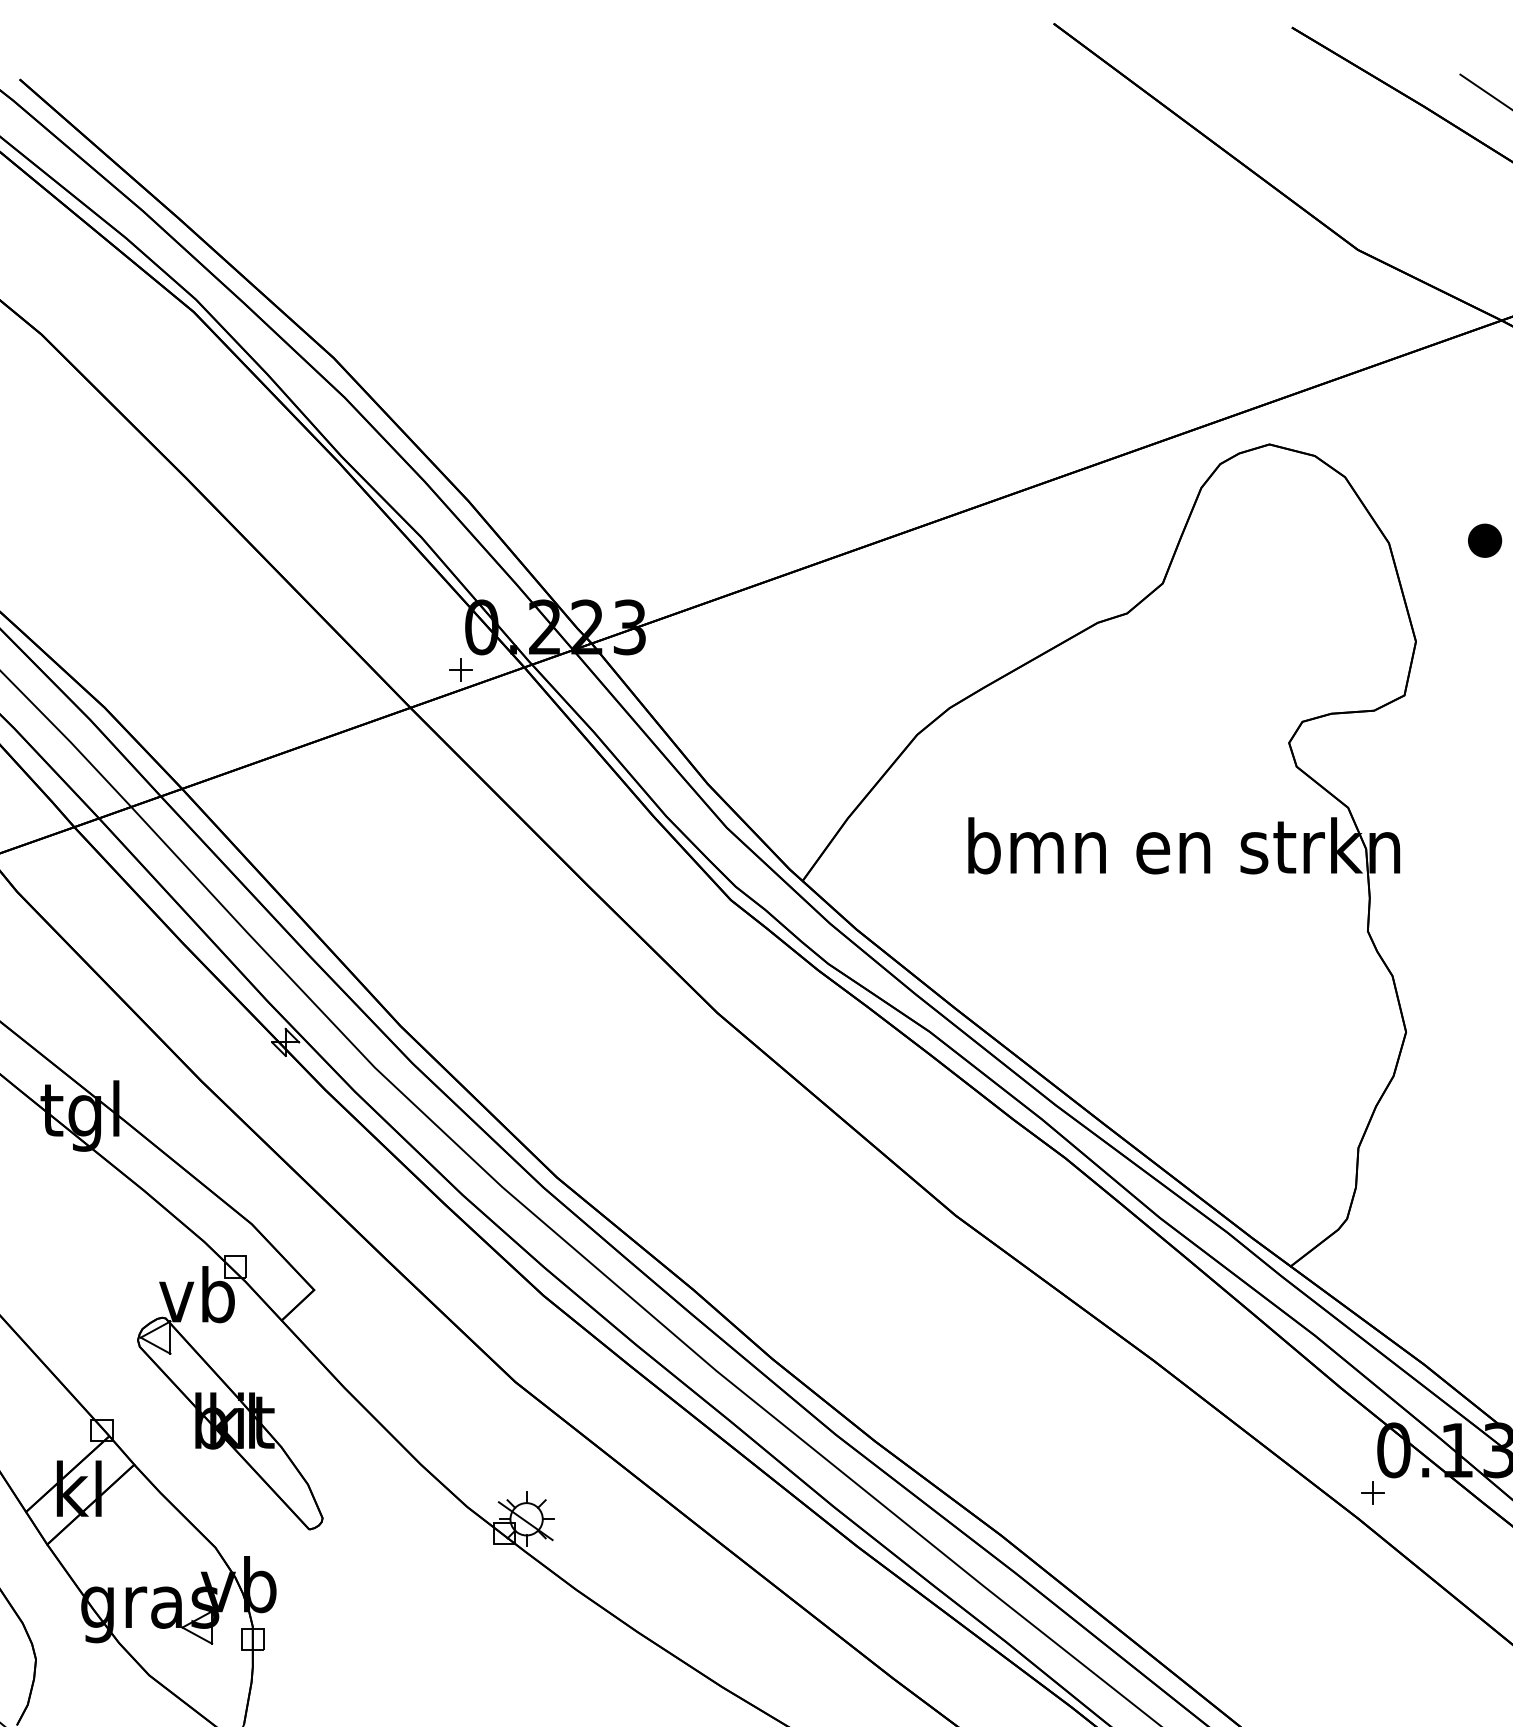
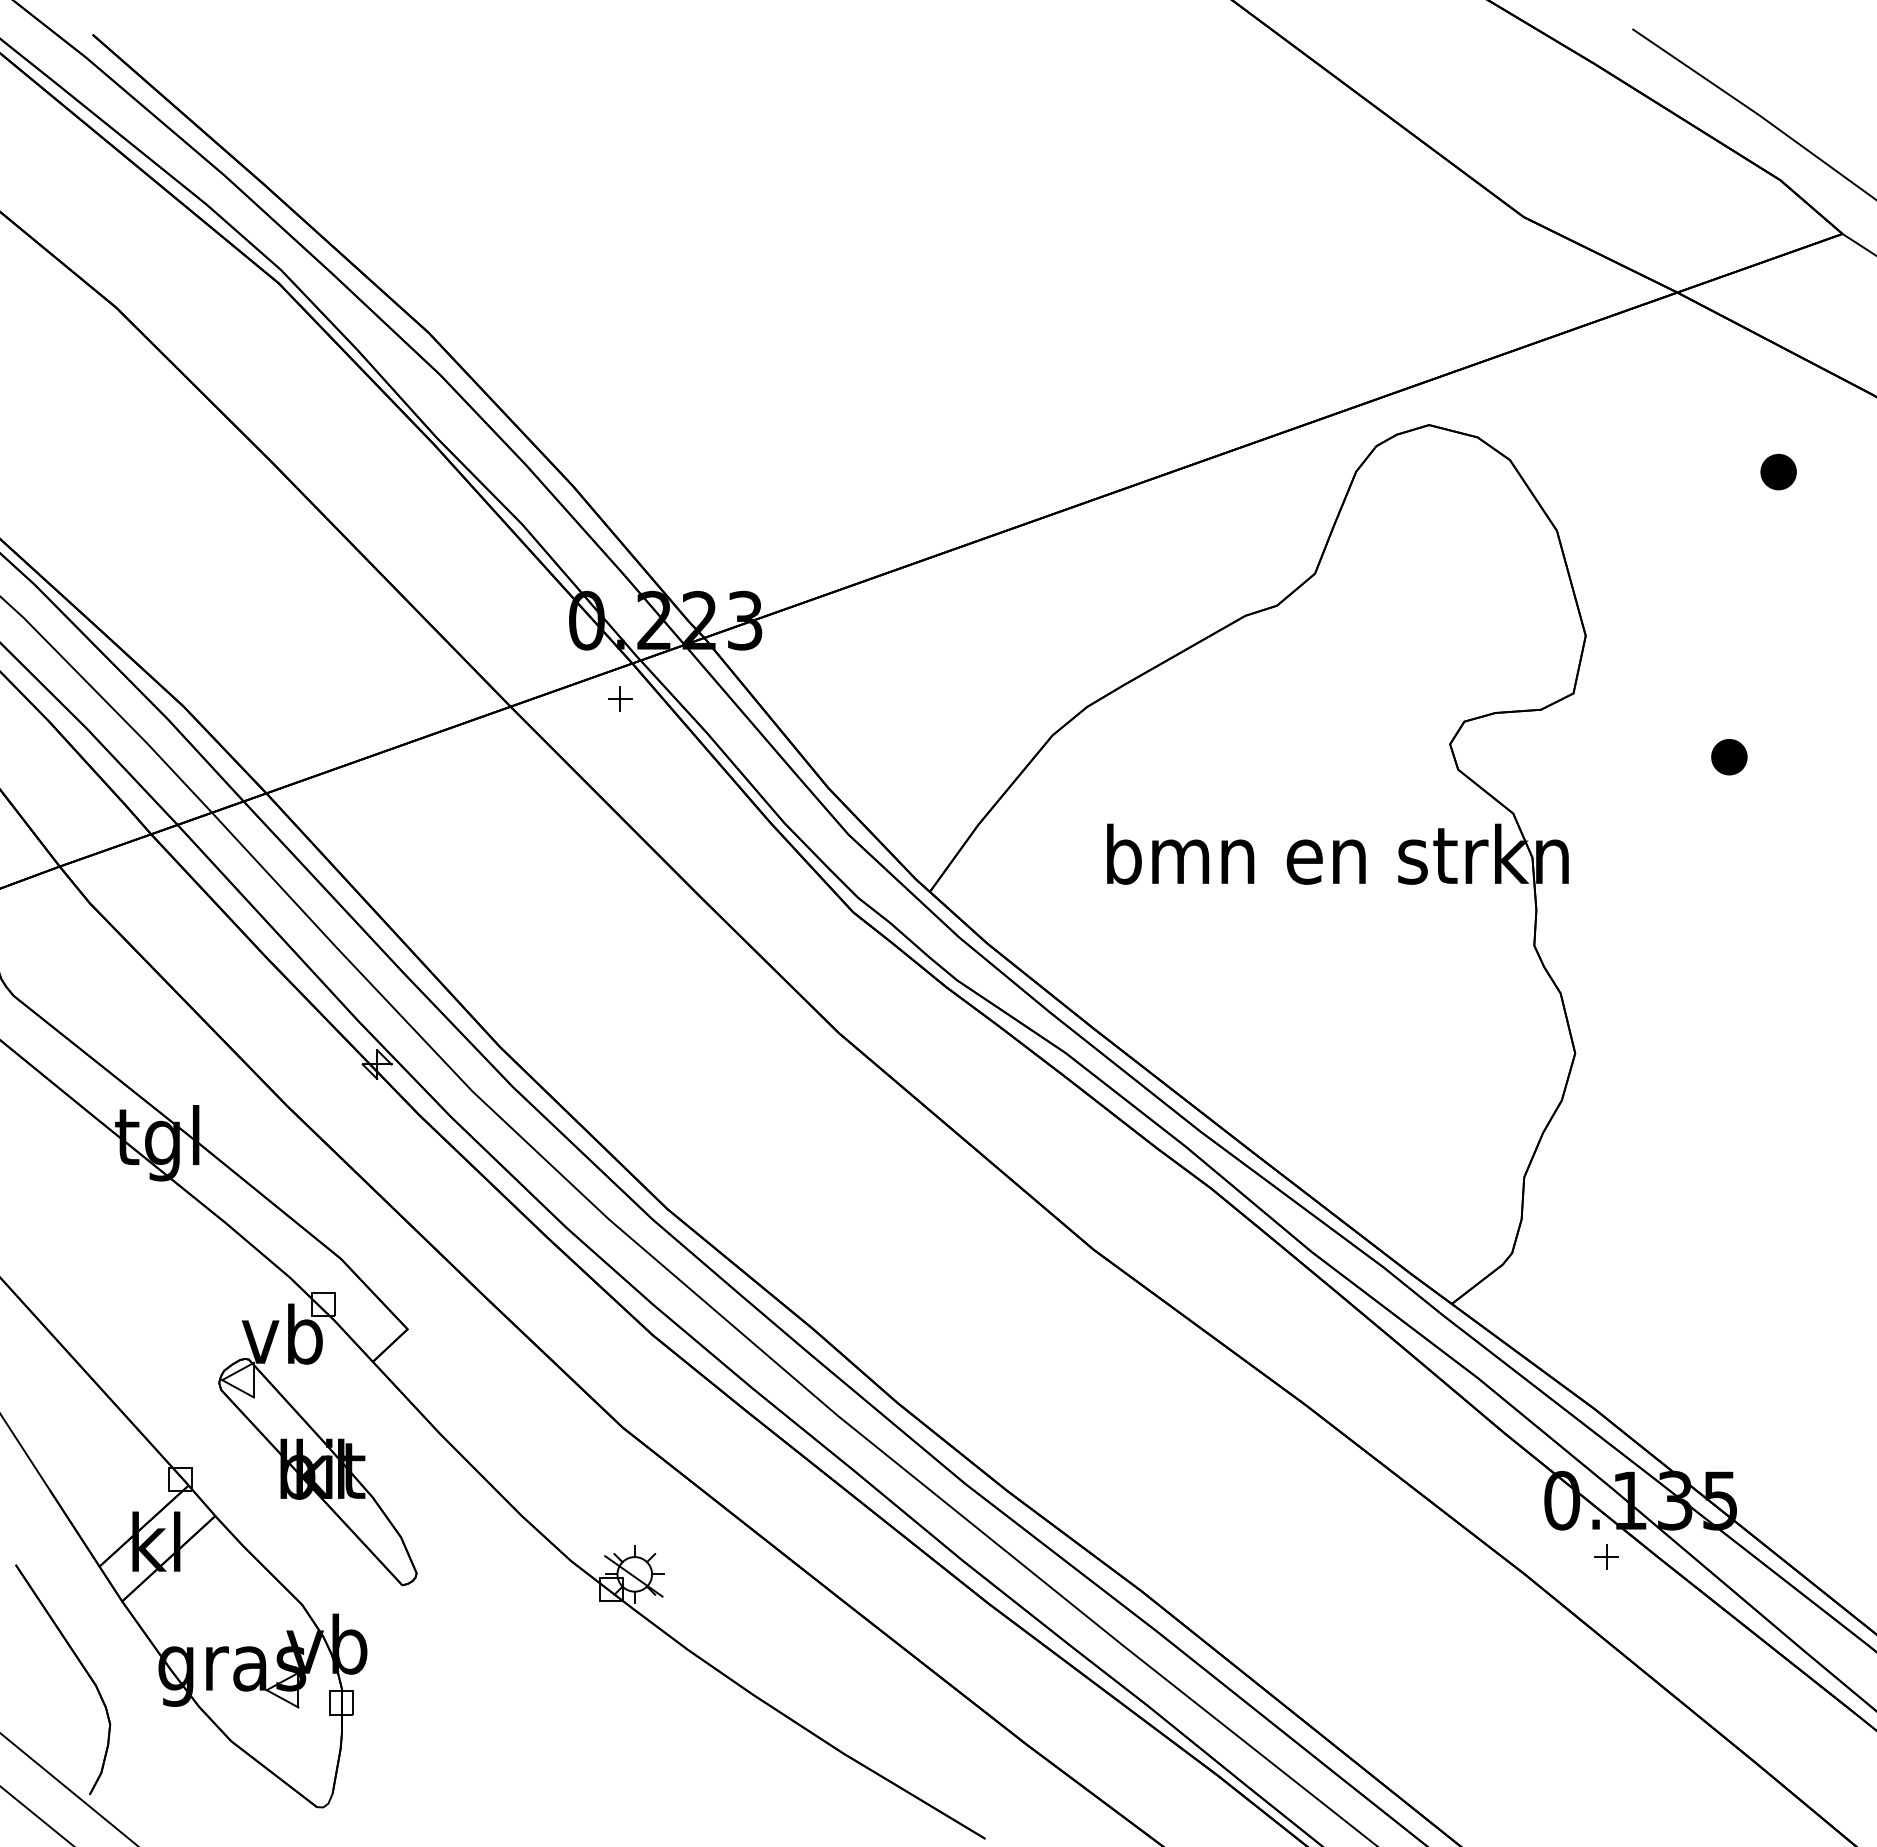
part: (1484, 540) -> (1659, 527), removed
part: (460, 669) -> (620, 698), moved
part: (1372, 1492) -> (1606, 1556), moved

